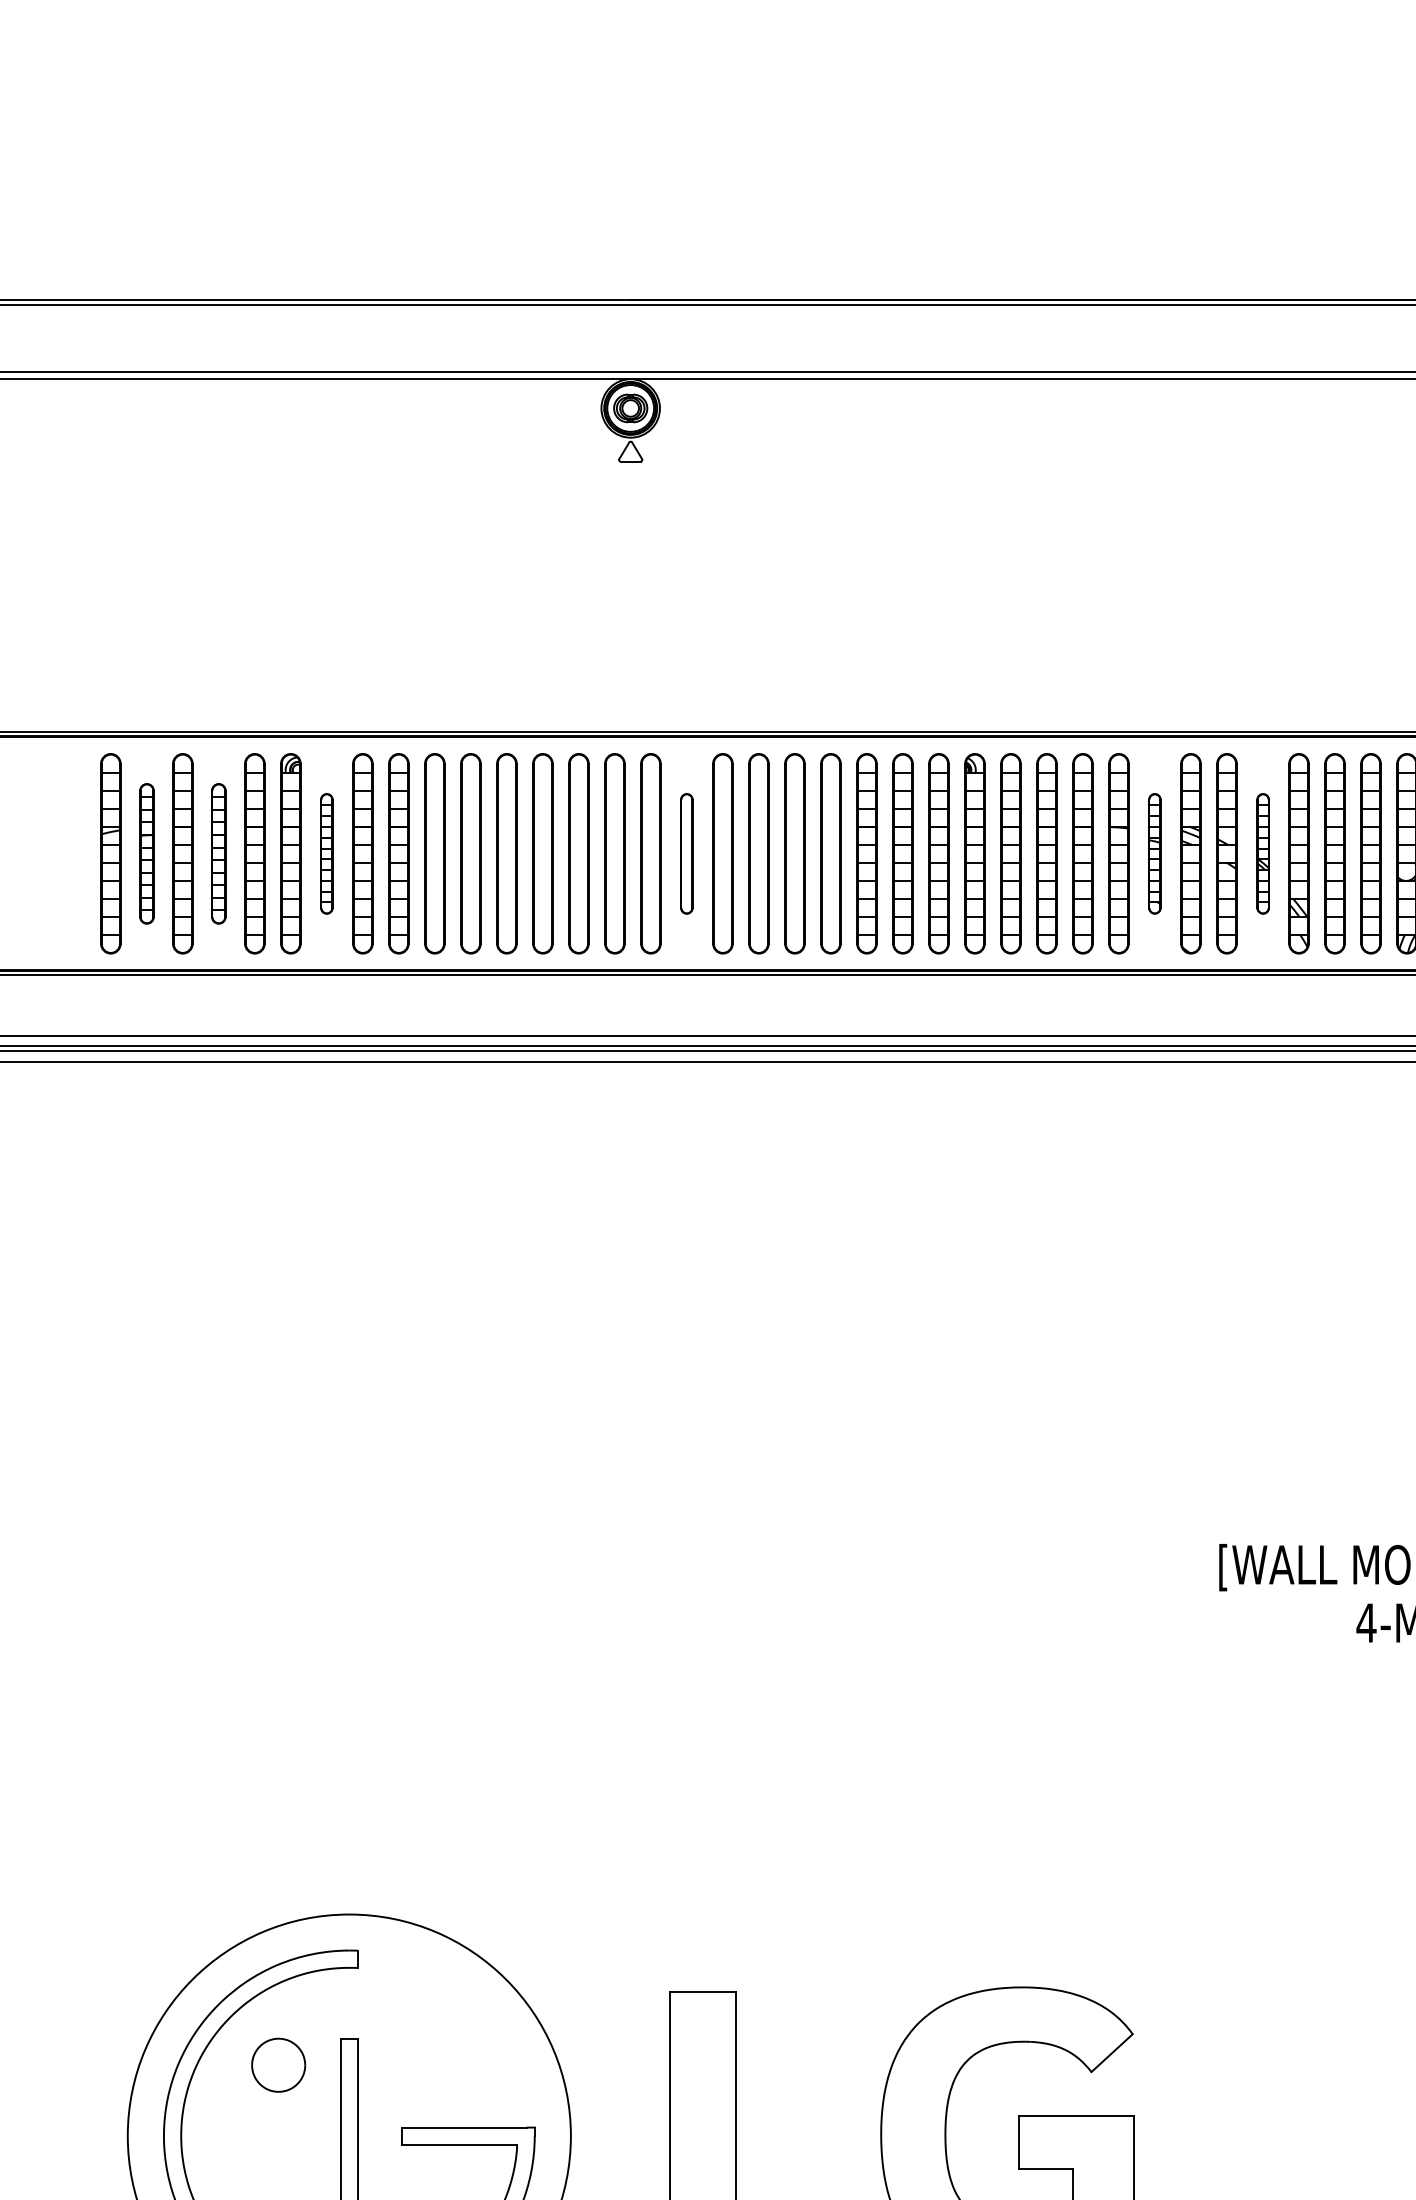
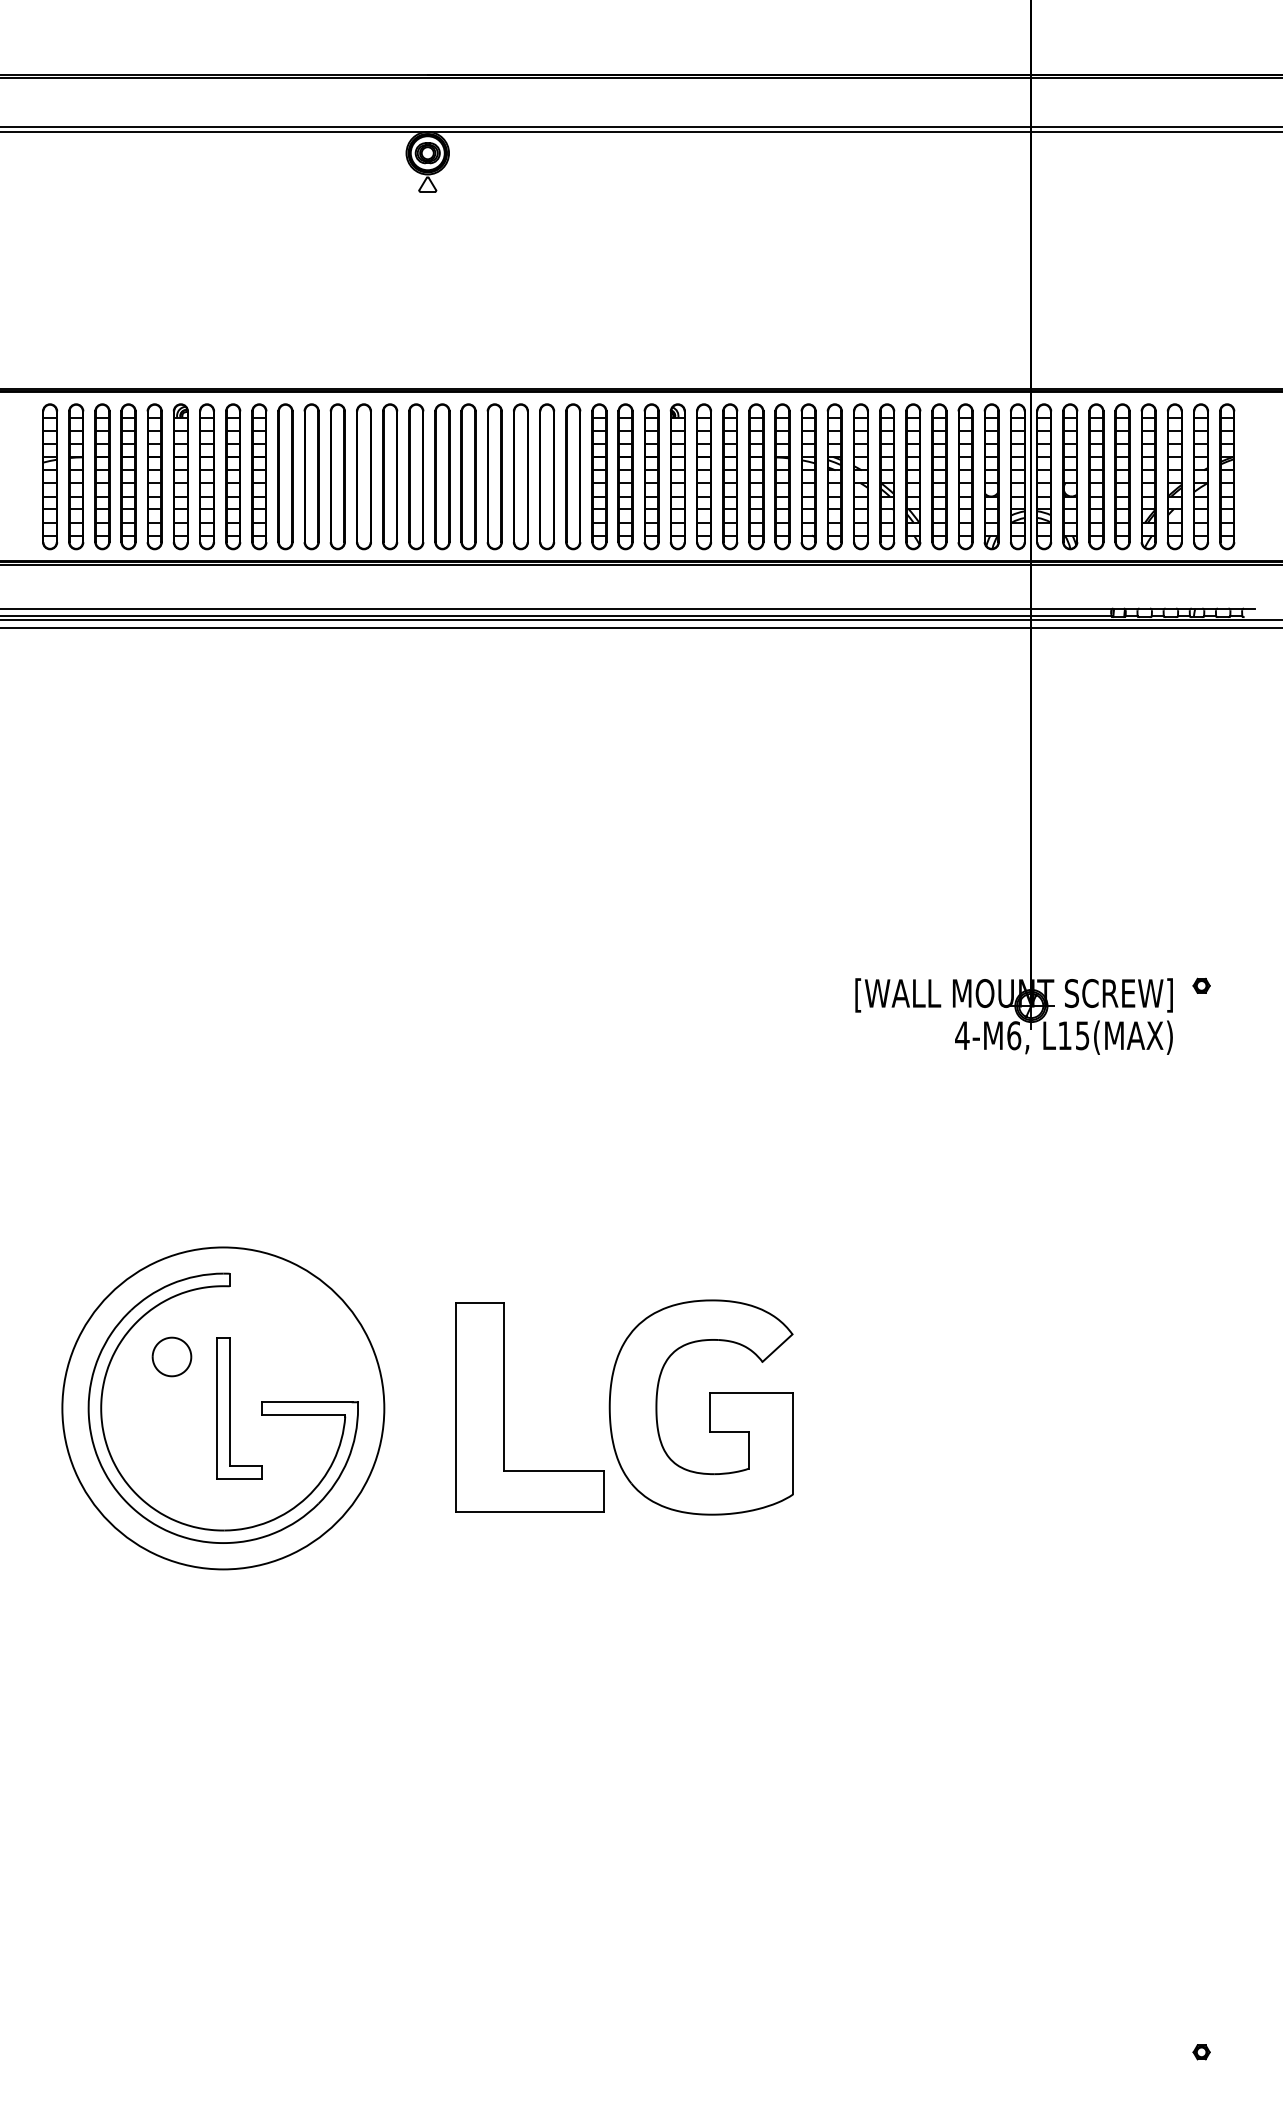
part: (147, 853) -> (76, 476), size x1.43
part: (218, 853) -> (128, 476), size x1.43
part: (326, 853) -> (206, 476), size x1.67
part: (686, 853) -> (468, 476), size x1.67
part: (1154, 853) -> (808, 476), size x1.67
part: (1263, 853) -> (887, 476), size x1.67

